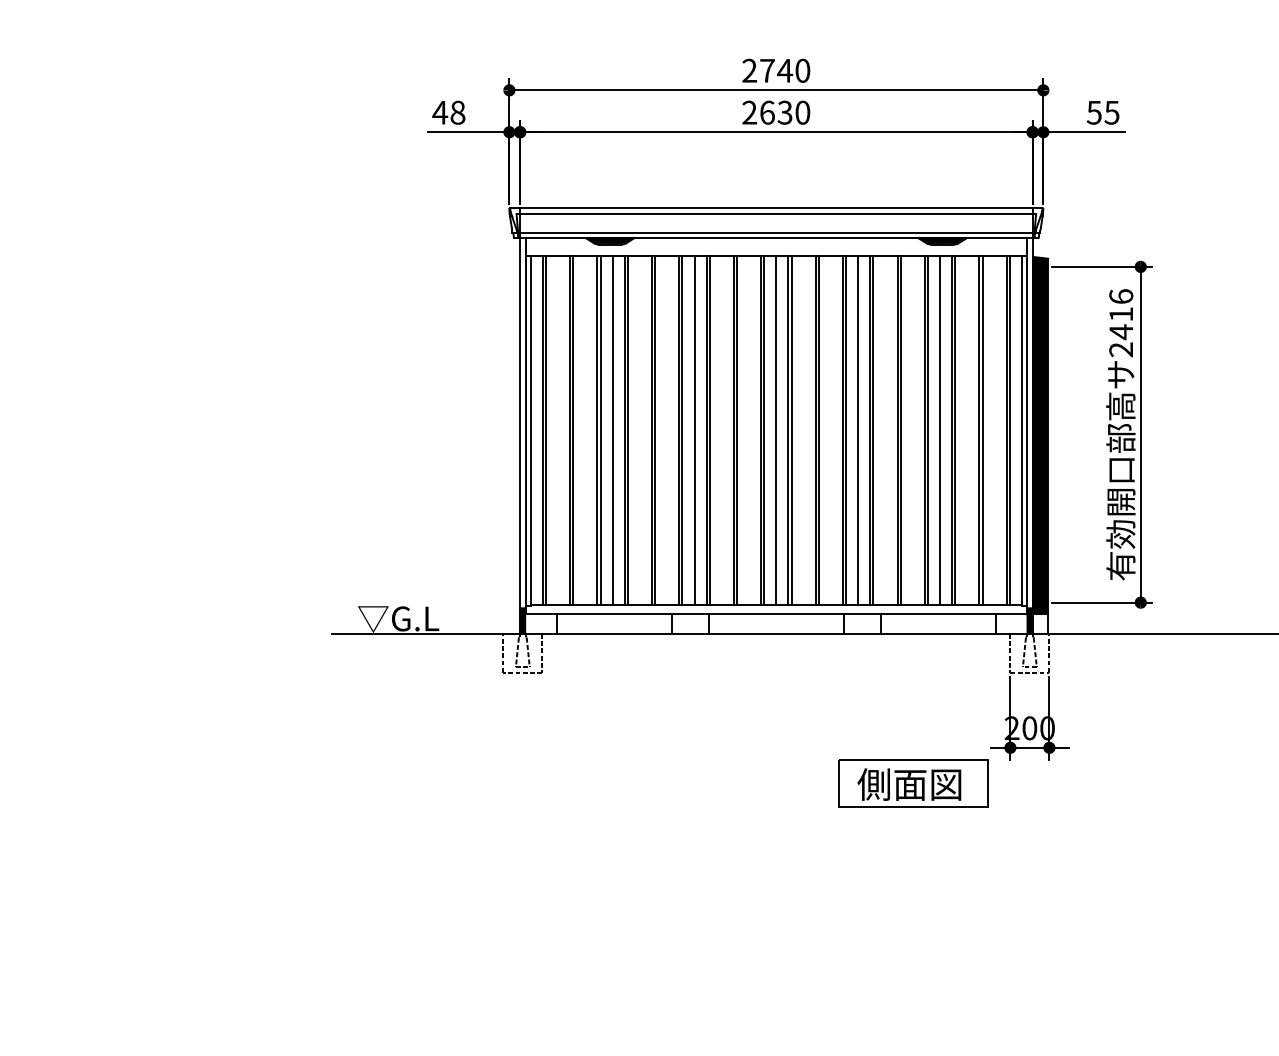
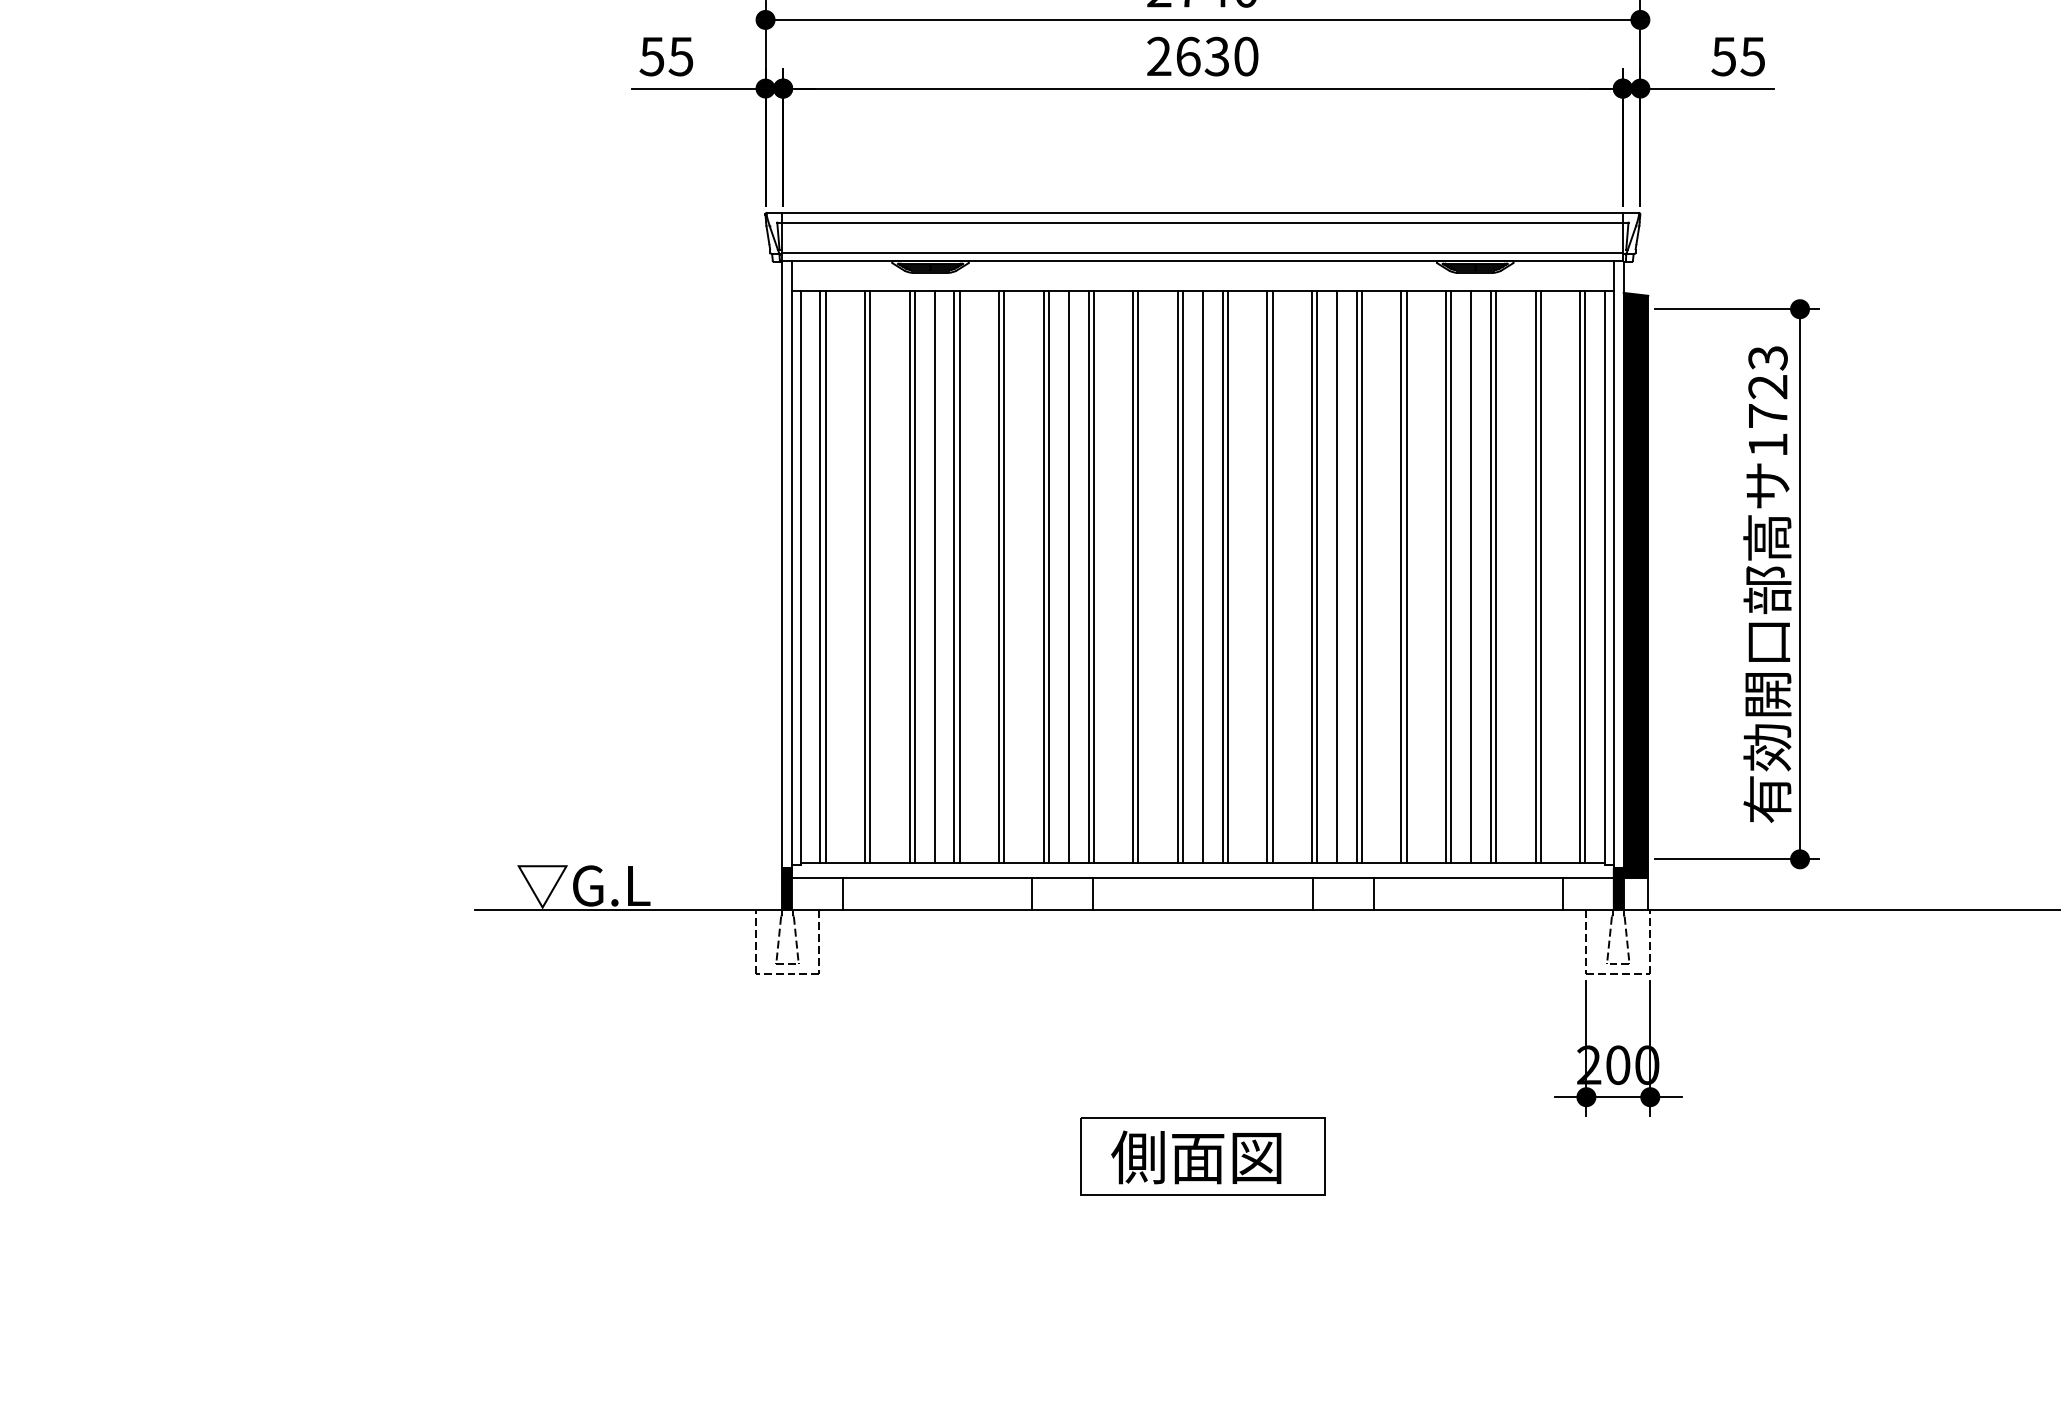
text: (448, 112) -> (665, 56), 48 -> 55
text: (1121, 323) -> (1768, 401), 2416 -> 1723
part: (913, 783) -> (1203, 1155), moved

